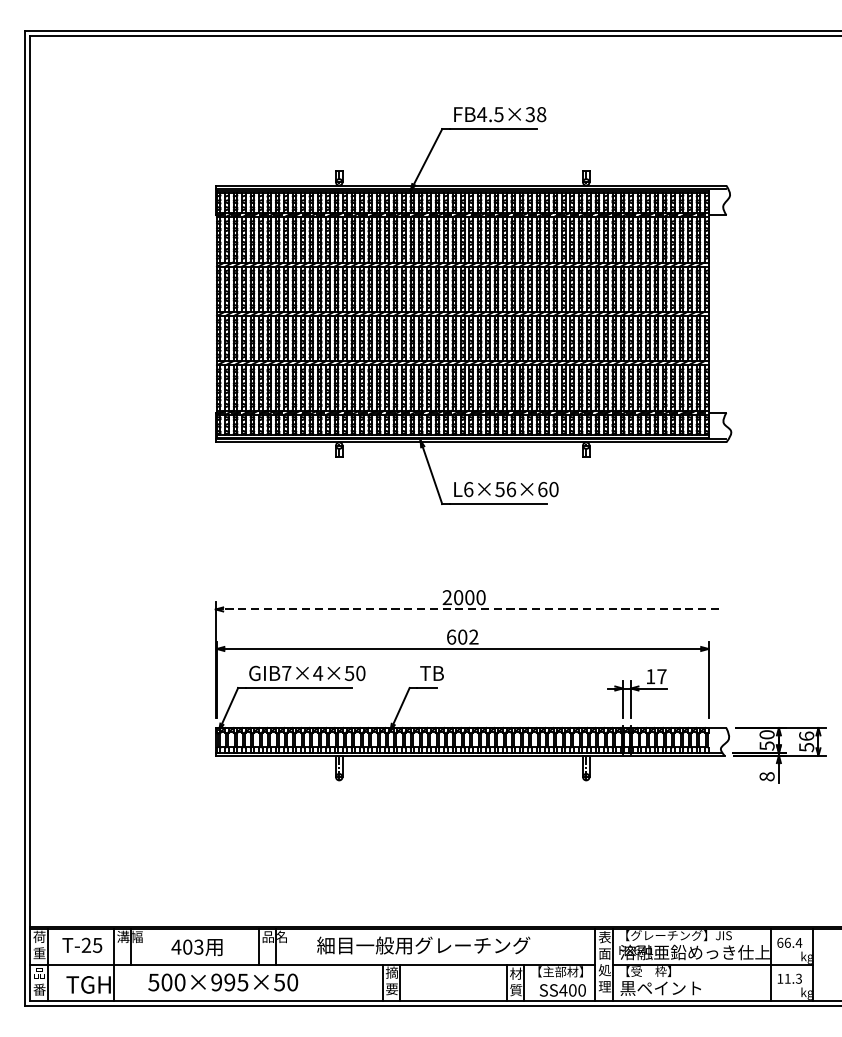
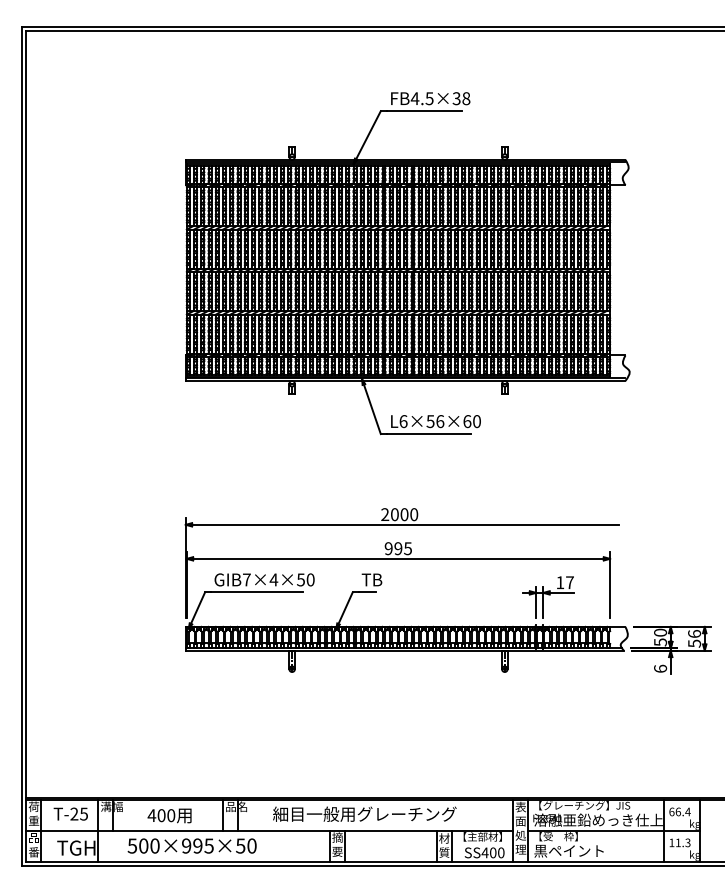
line: (470, 609) -> (405, 524), dashed -> solid
text: (462, 636) -> (398, 548), 602 -> 995
text: (767, 776) -> (660, 668), 8 -> 6
text: (199, 947) -> (171, 815), 403 -> 400

